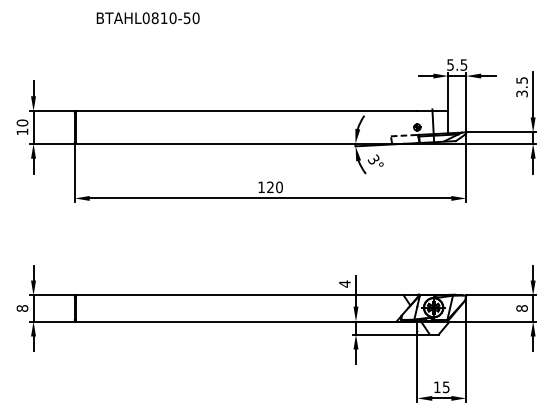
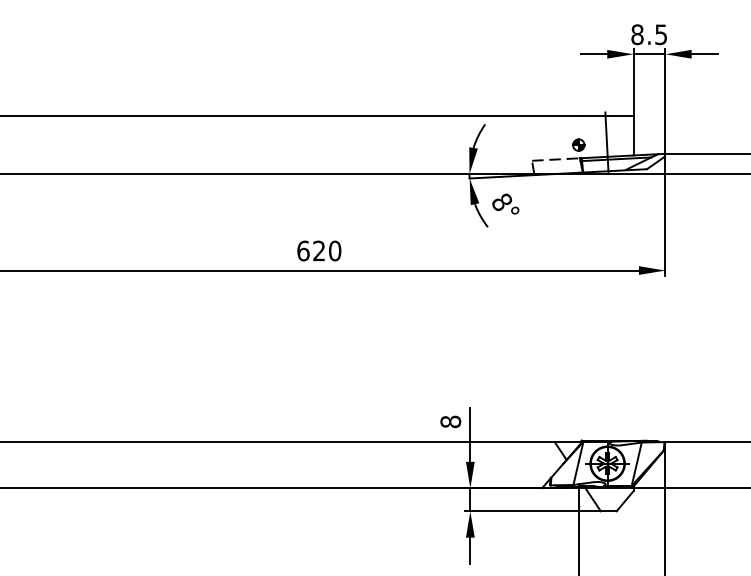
text: (450, 64) -> (637, 33), 5.5 -> 8.5
text: (373, 159) -> (501, 201), 3° -> 8°
text: (261, 187) -> (303, 251), 120 -> 620
text: (344, 283) -> (450, 420), 4 -> 8

